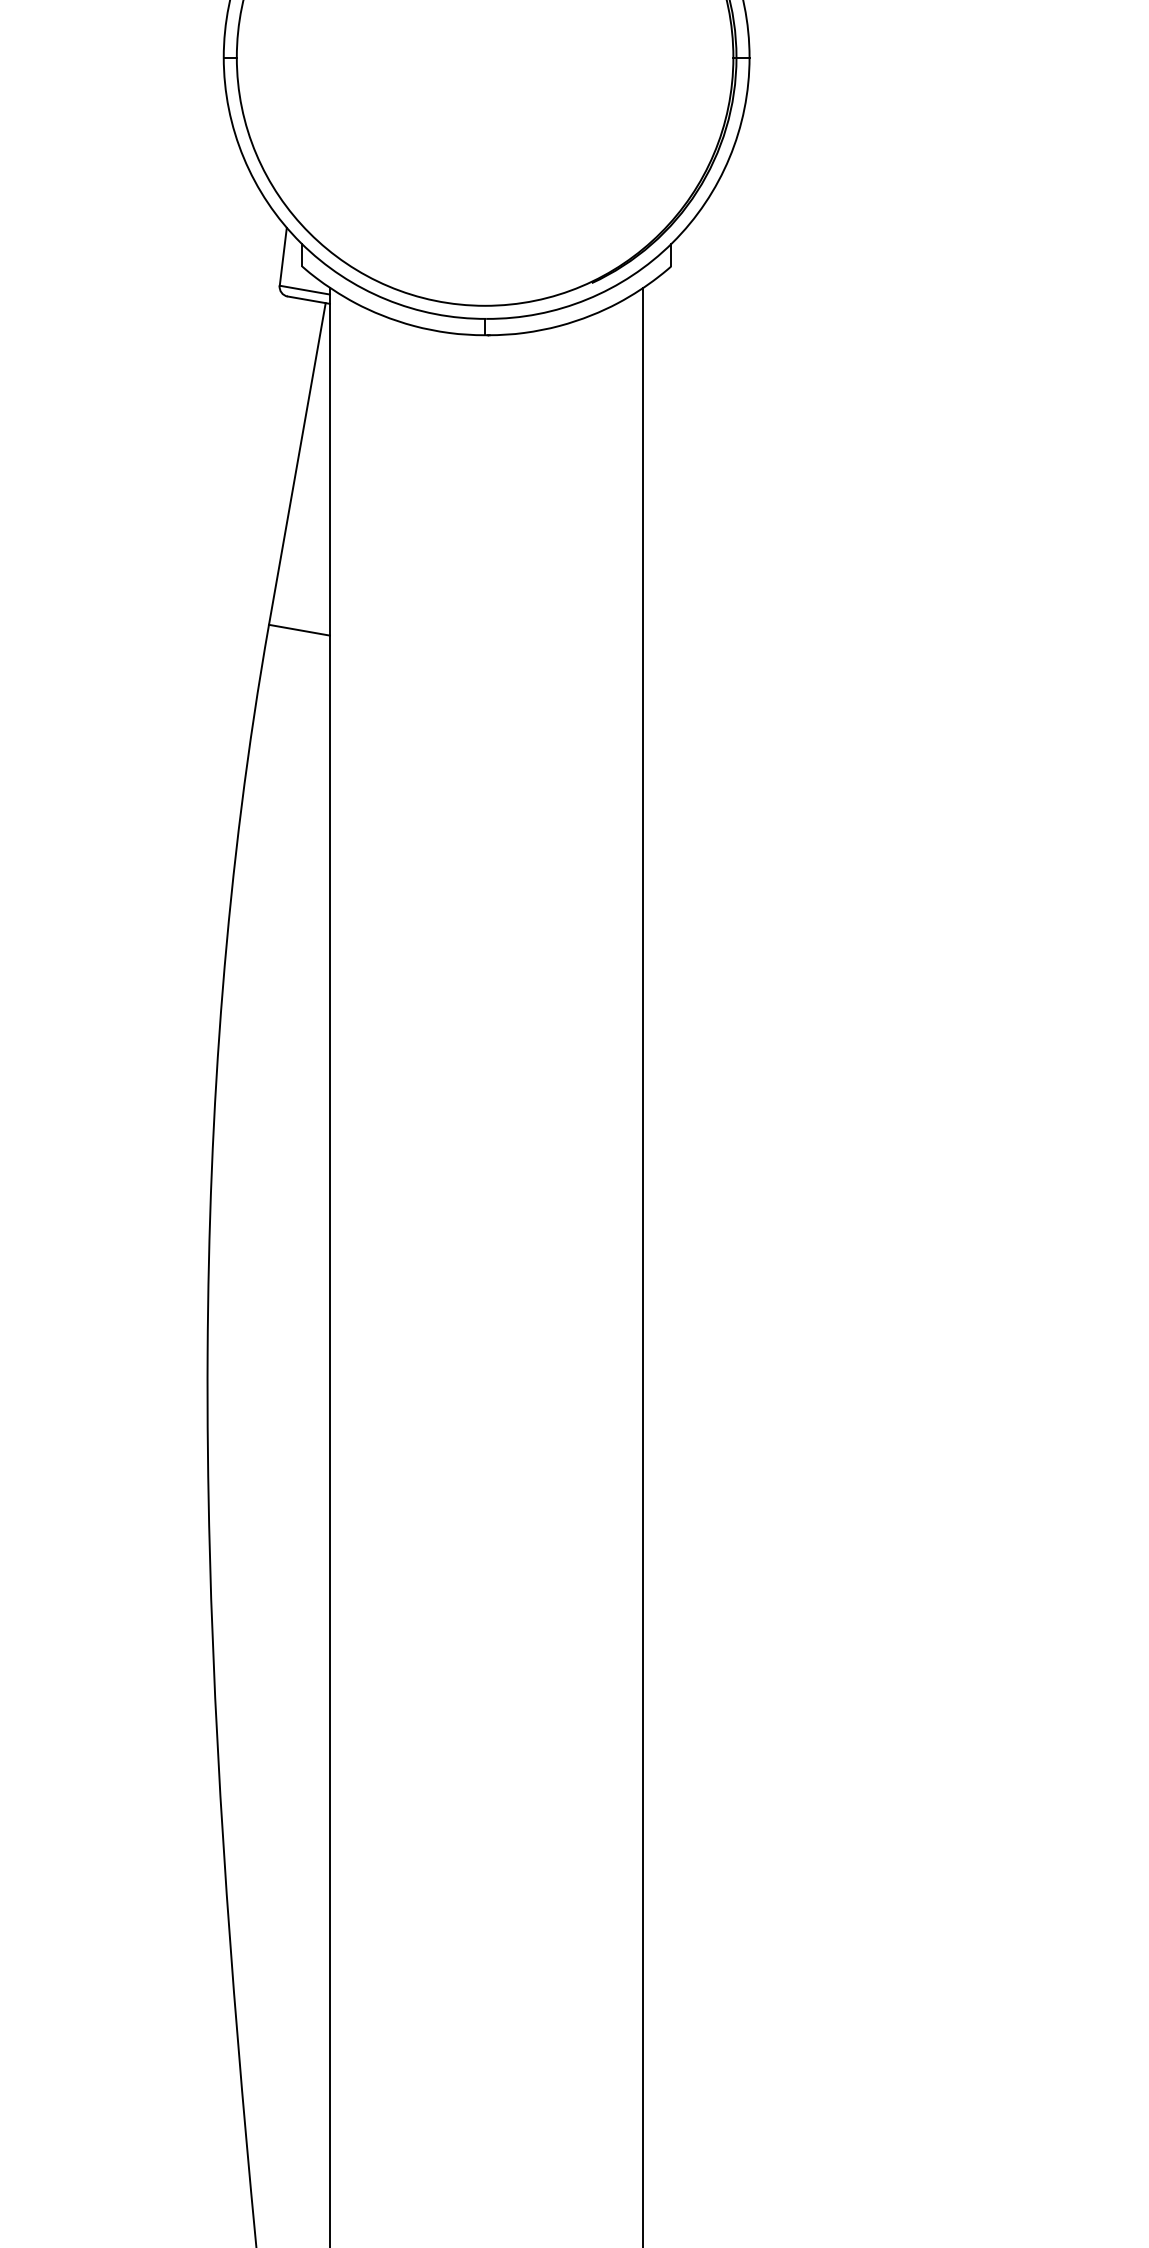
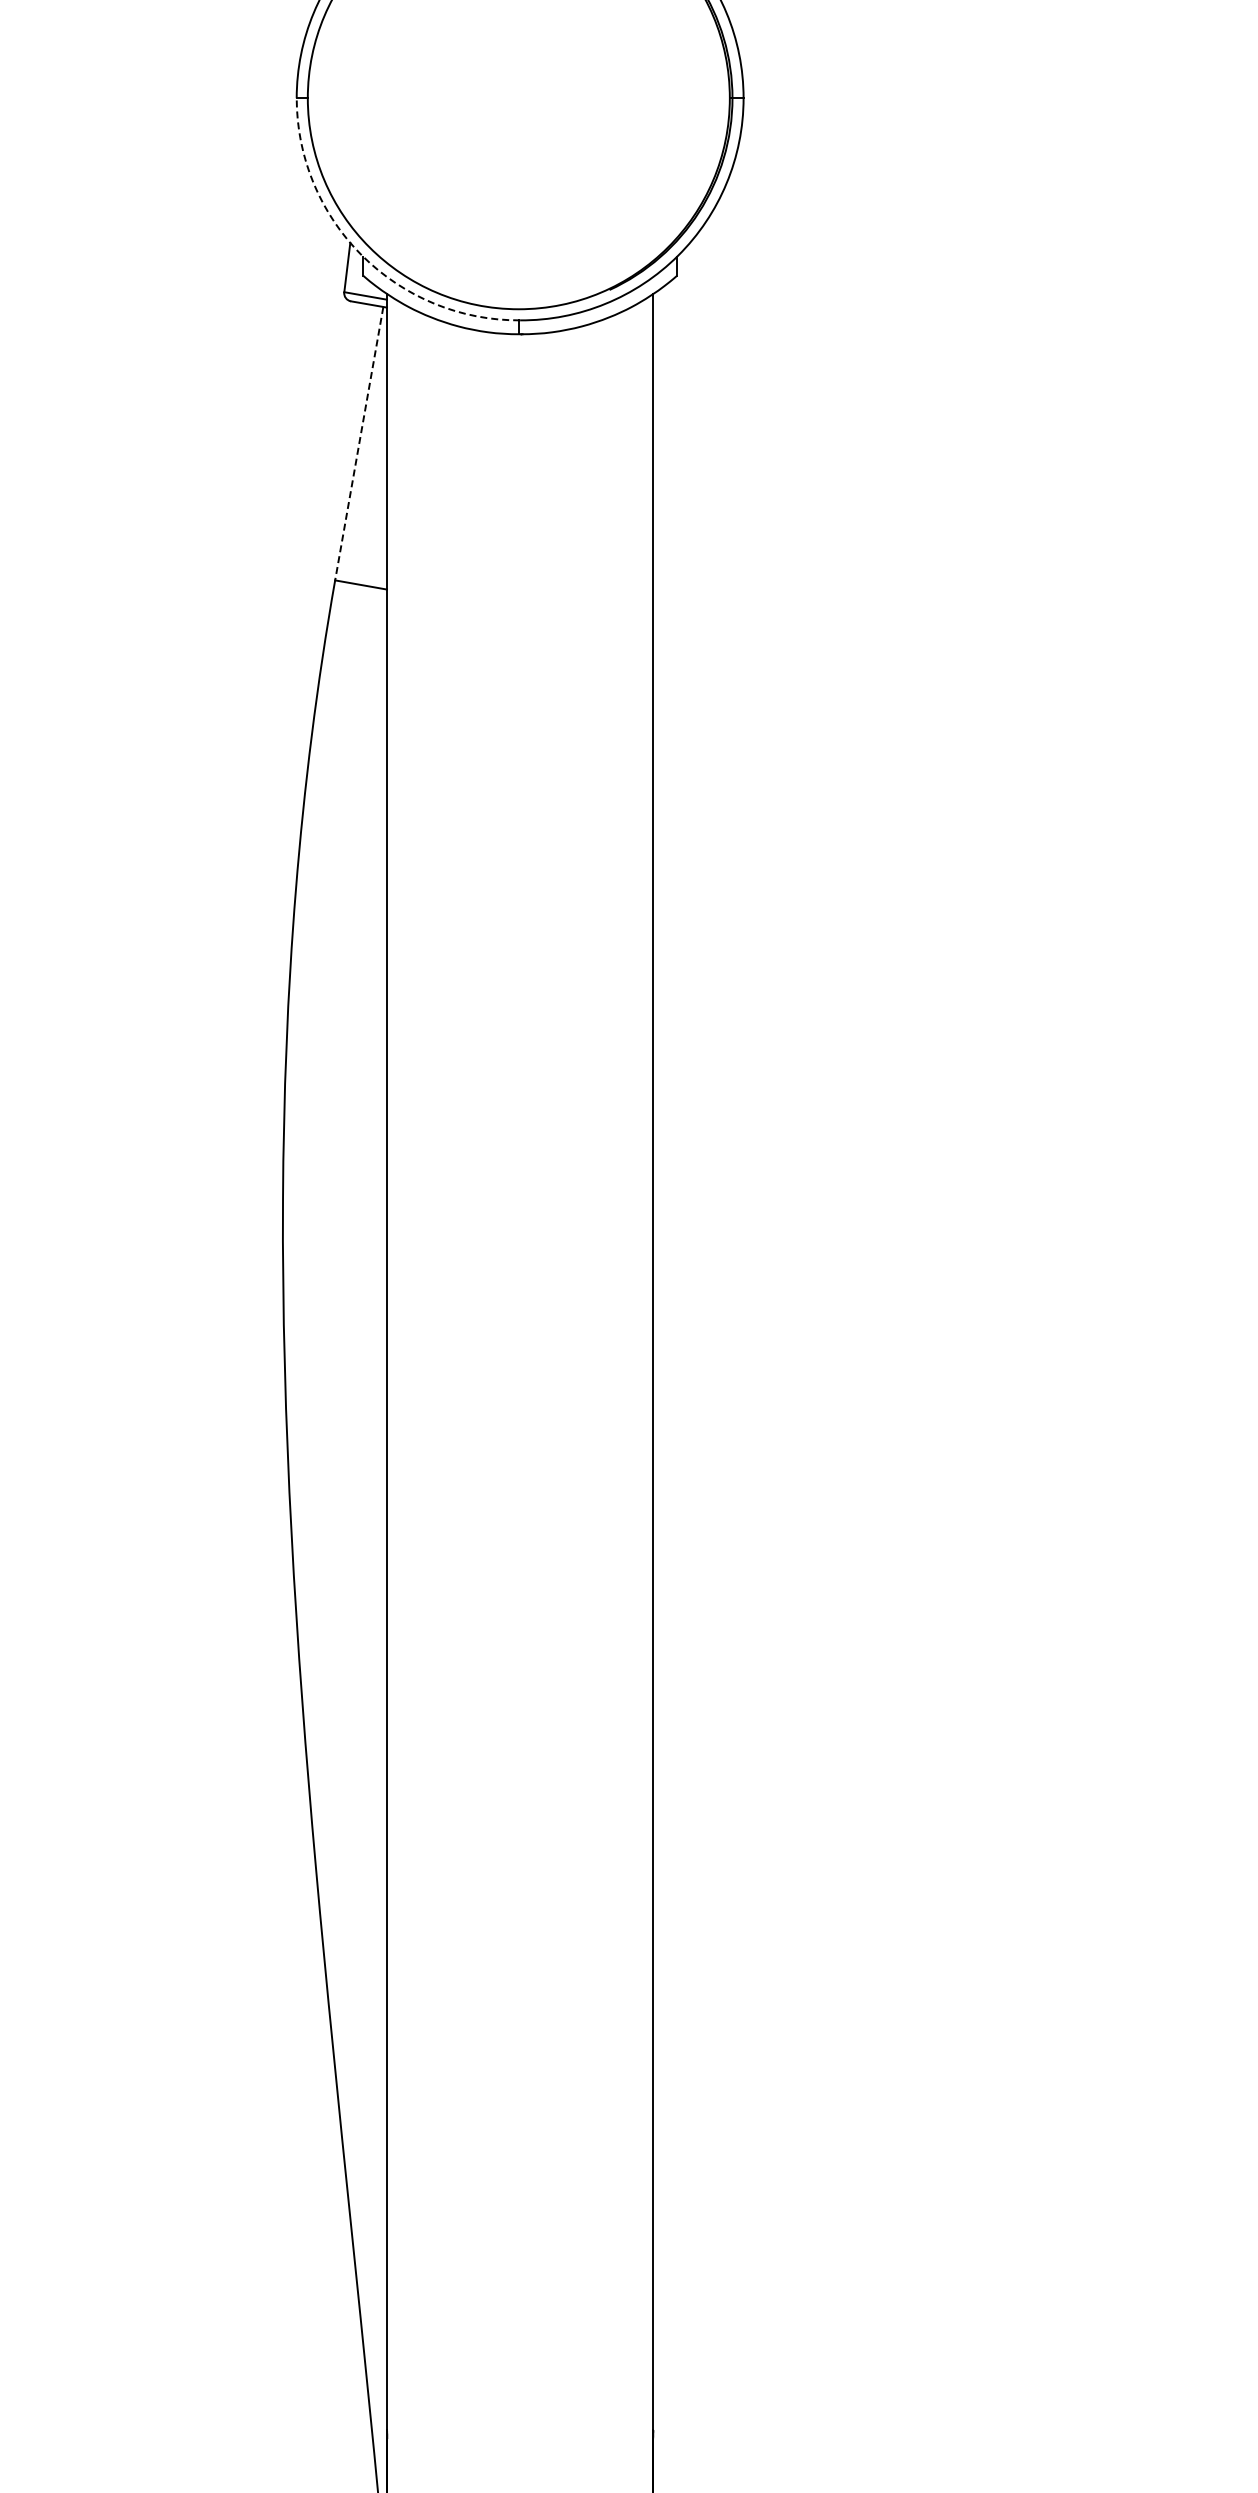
arc: (301, 242) -> (362, 255), solid -> dashed
line: (297, 463) -> (359, 443), solid -> dashed

